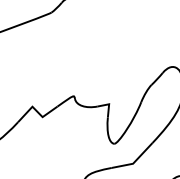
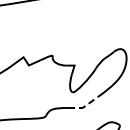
line: (135, 161) -> (84, 106), solid -> dashed

